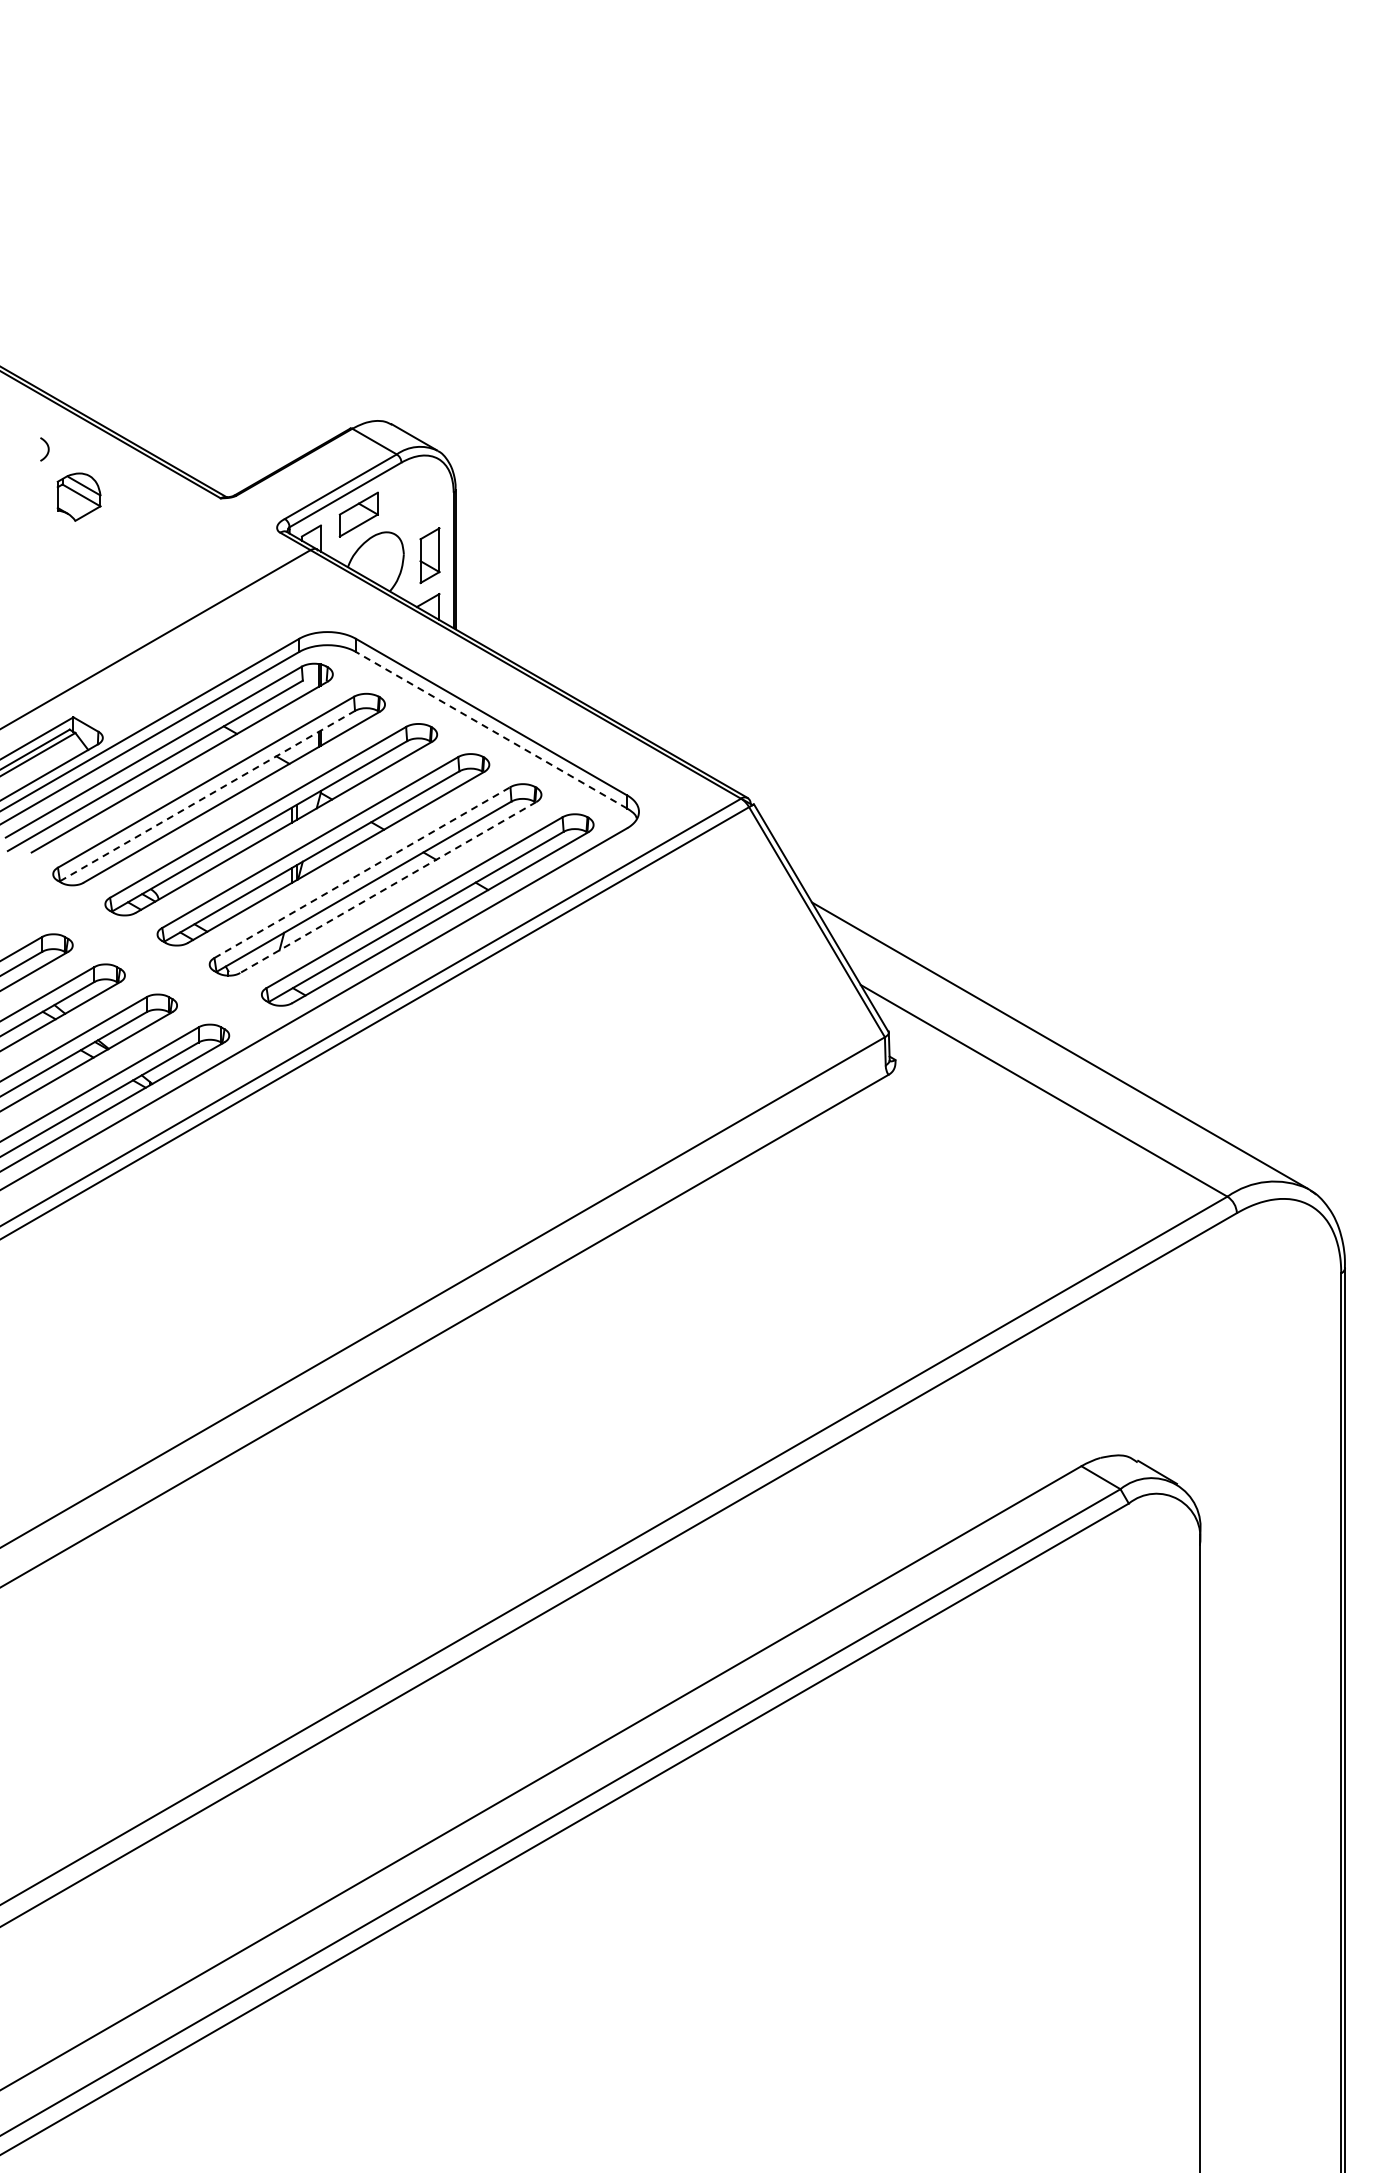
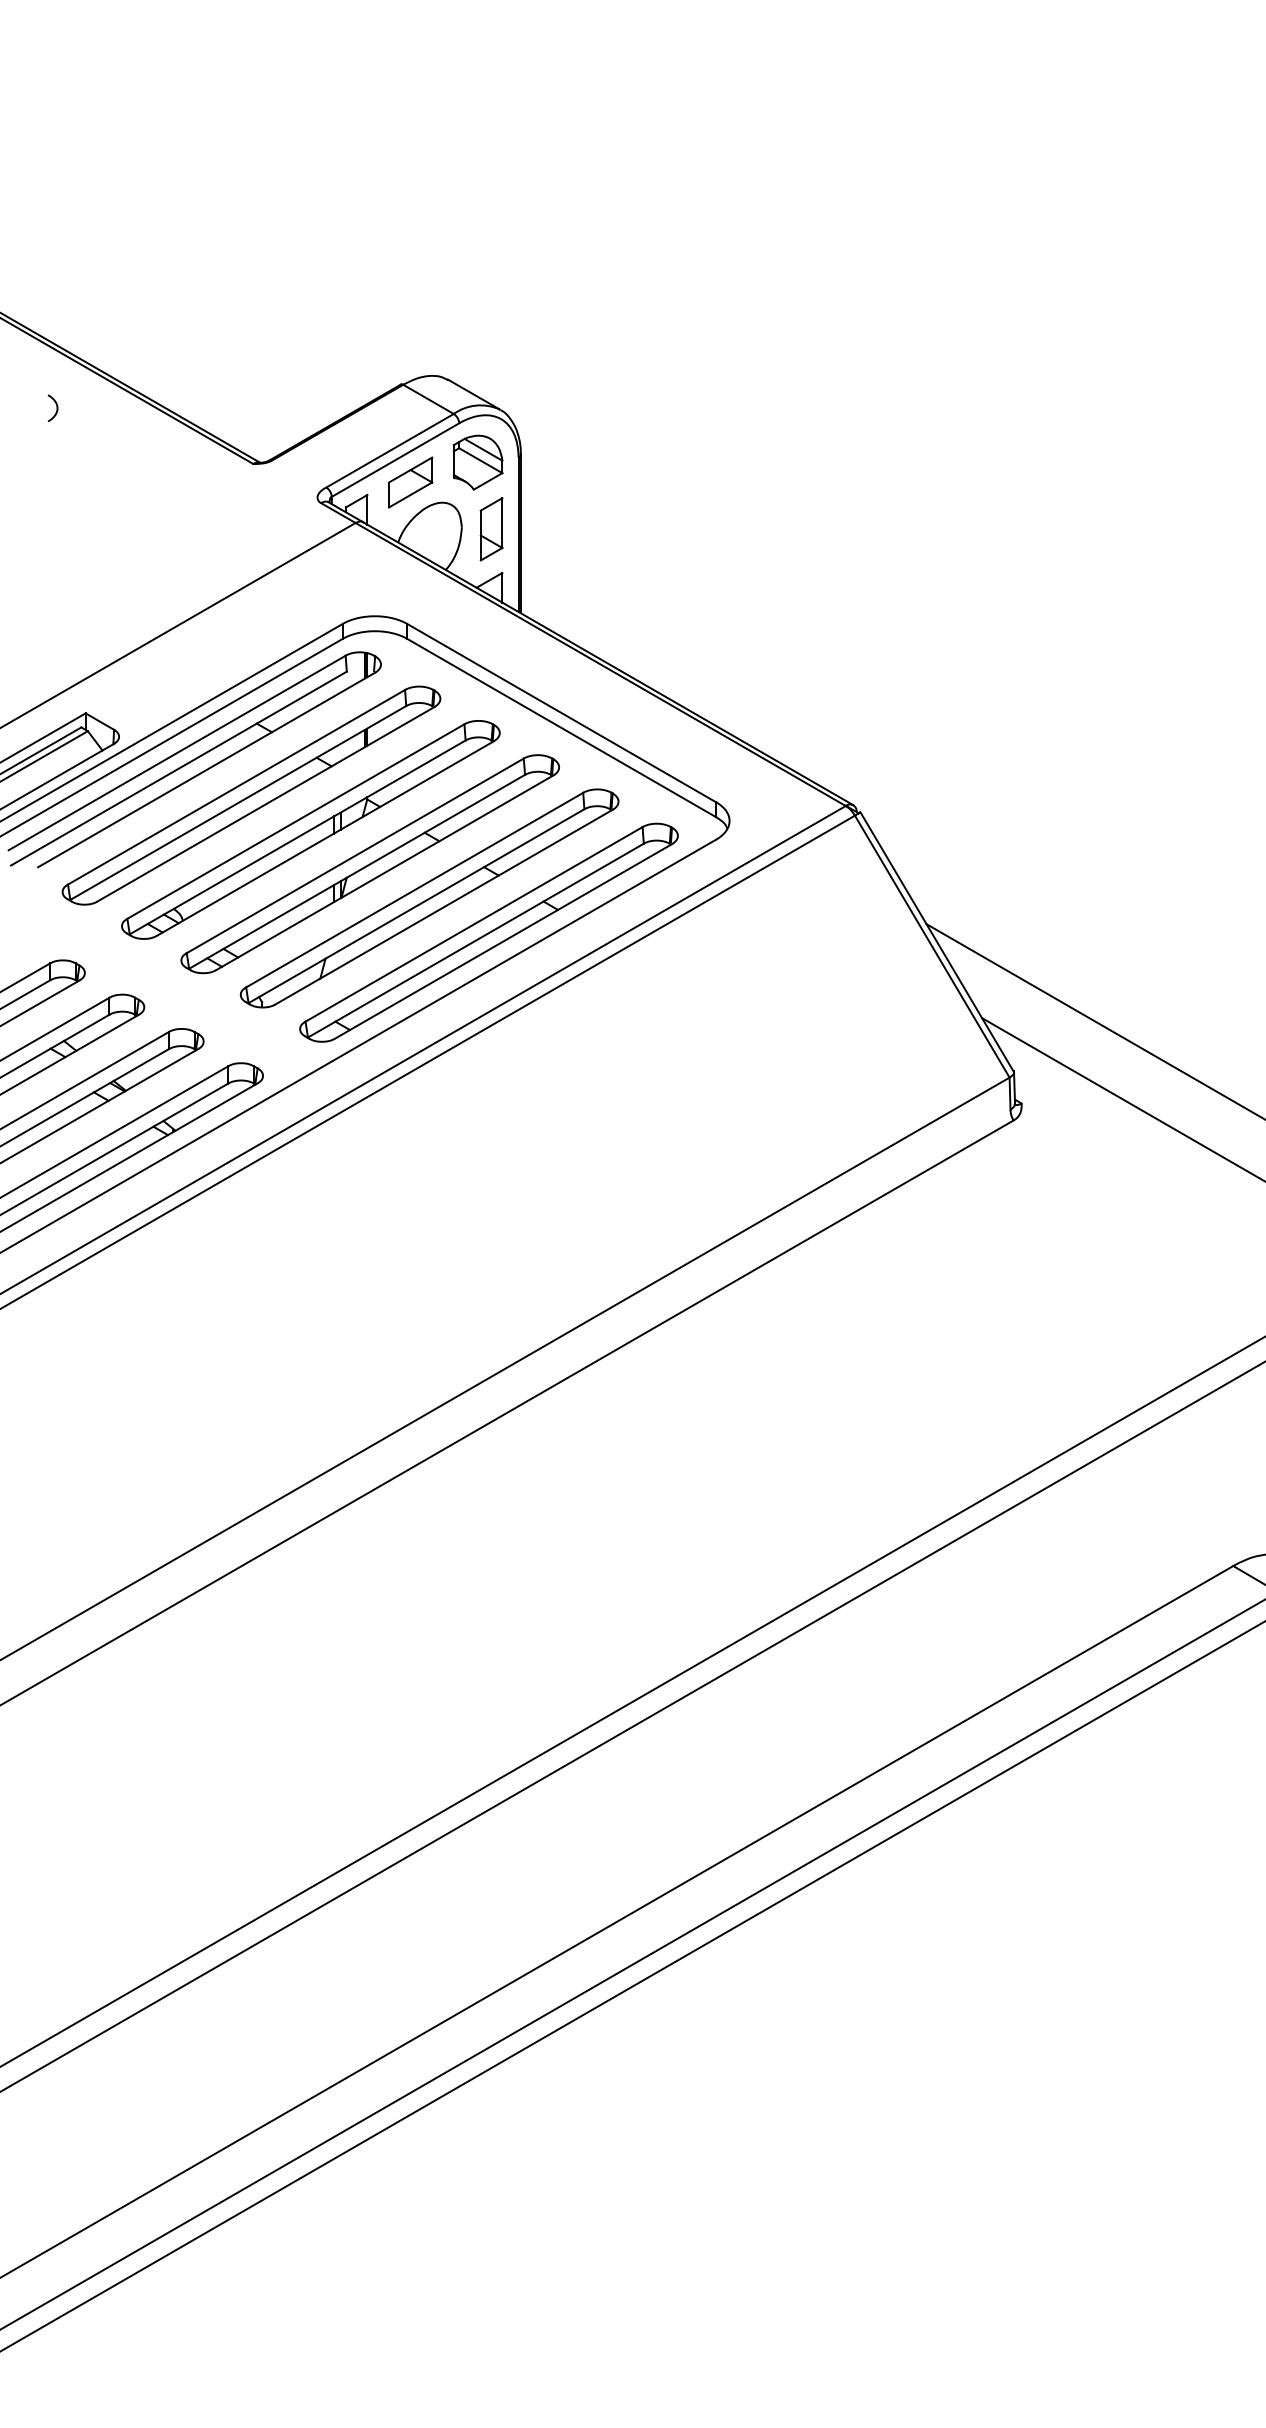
part: (78, 496) -> (477, 461), moved
line: (491, 730) -> (561, 728), dashed -> solid
line: (207, 795) -> (238, 802), dashed -> solid
line: (362, 872) -> (414, 890), dashed -> solid
line: (388, 887) -> (444, 907), dashed -> solid

